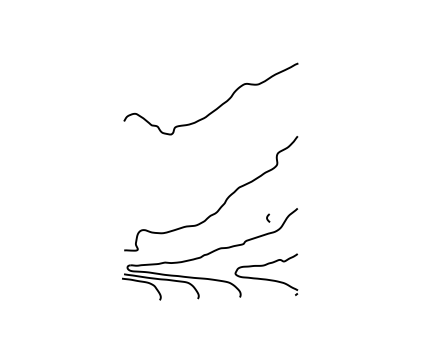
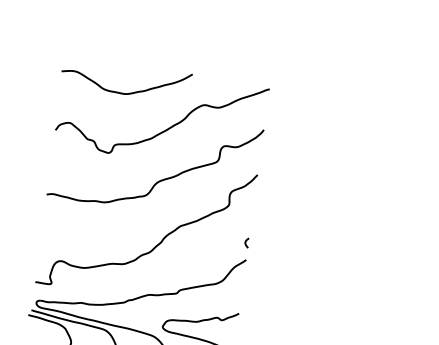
curve: (177, 82) -> (124, 92), added
curve: (216, 151) -> (159, 180), added
curve: (268, 216) -> (247, 240), moved

